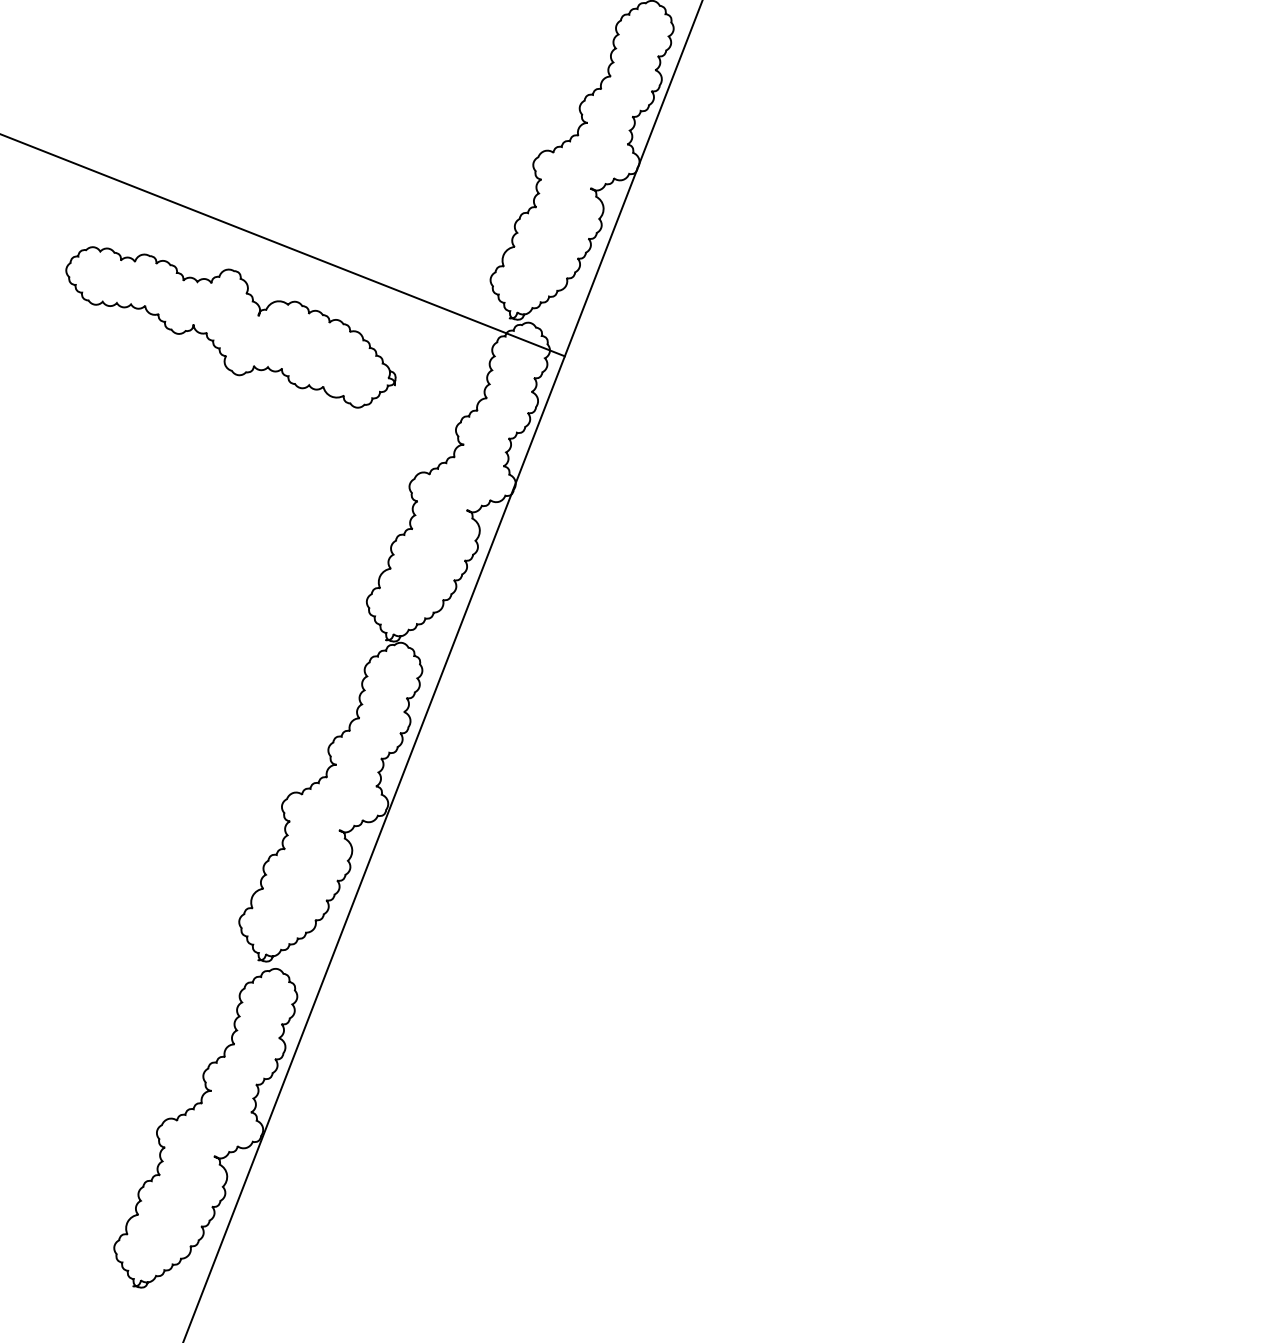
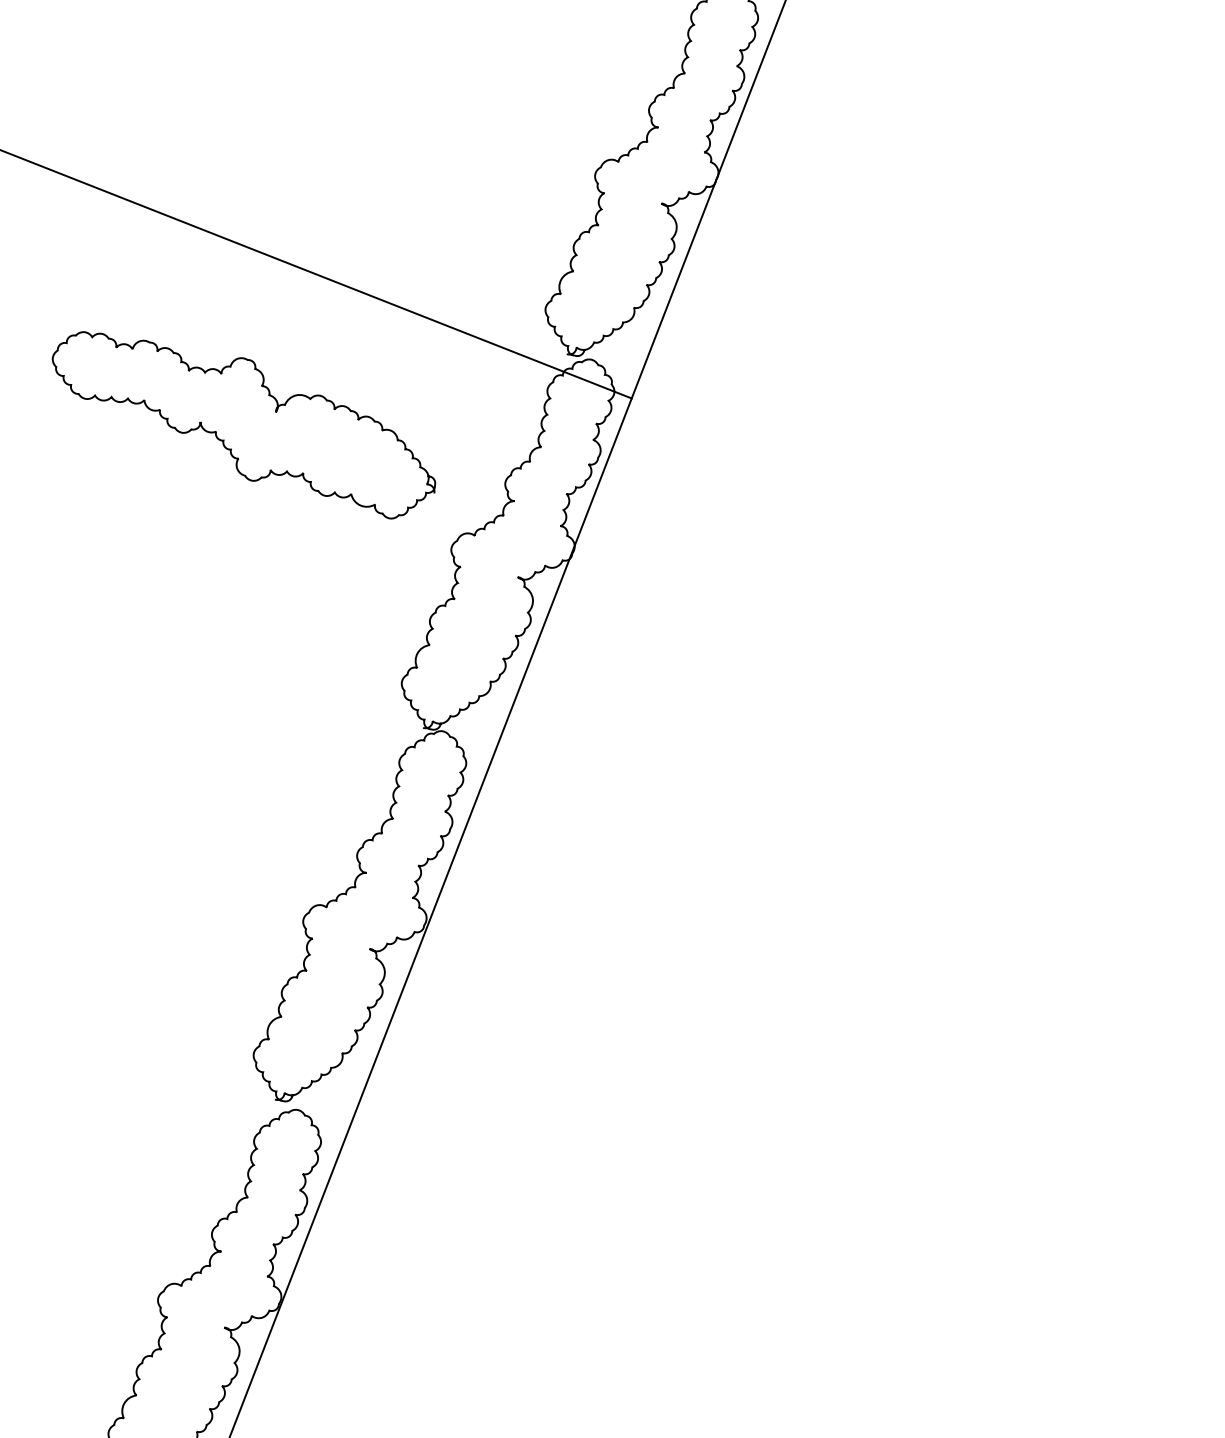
curve: (214, 339) -> (224, 439), moved

